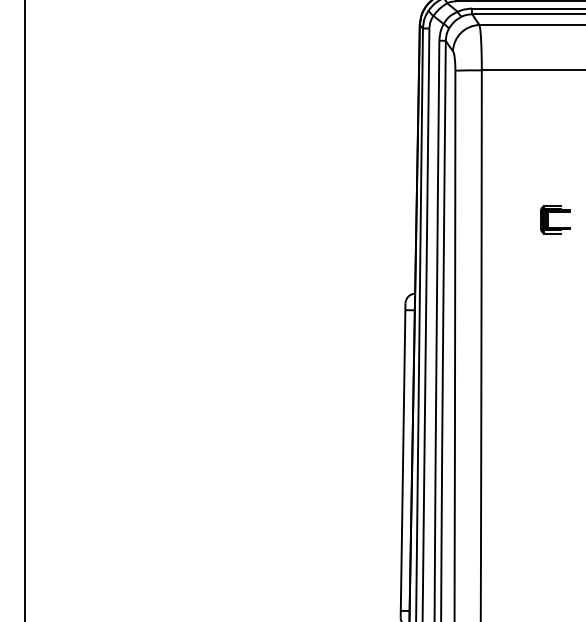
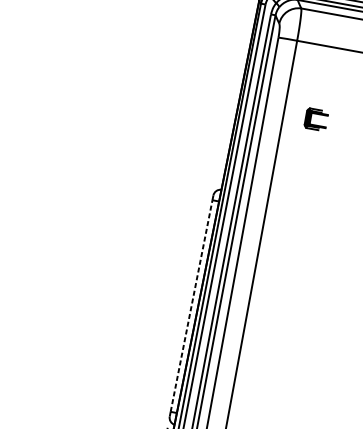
part: (555, 212) -> (317, 114), moved
line: (403, 460) -> (191, 306), solid -> dashed

